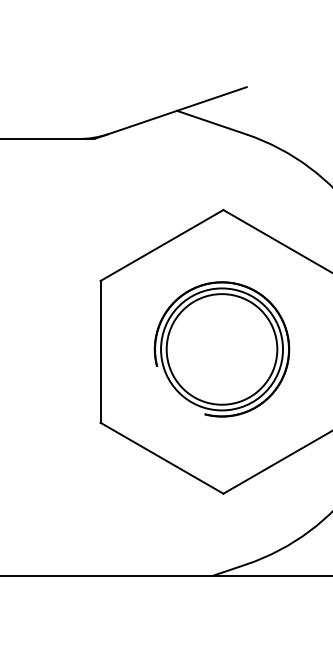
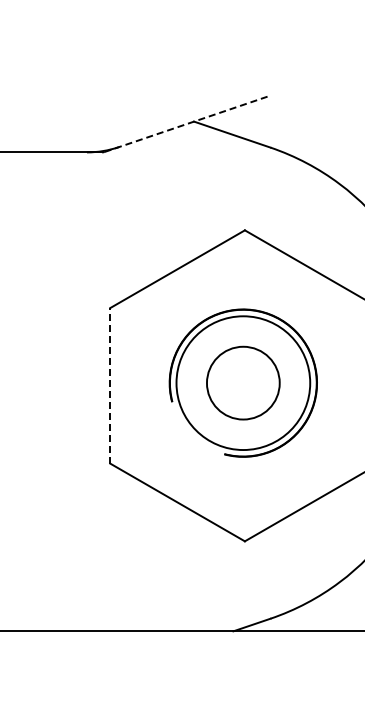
line: (171, 112) -> (187, 123), solid -> dashed
circle: (222, 348) -> (243, 382), size x0.6
line: (100, 351) -> (110, 385), solid -> dashed

